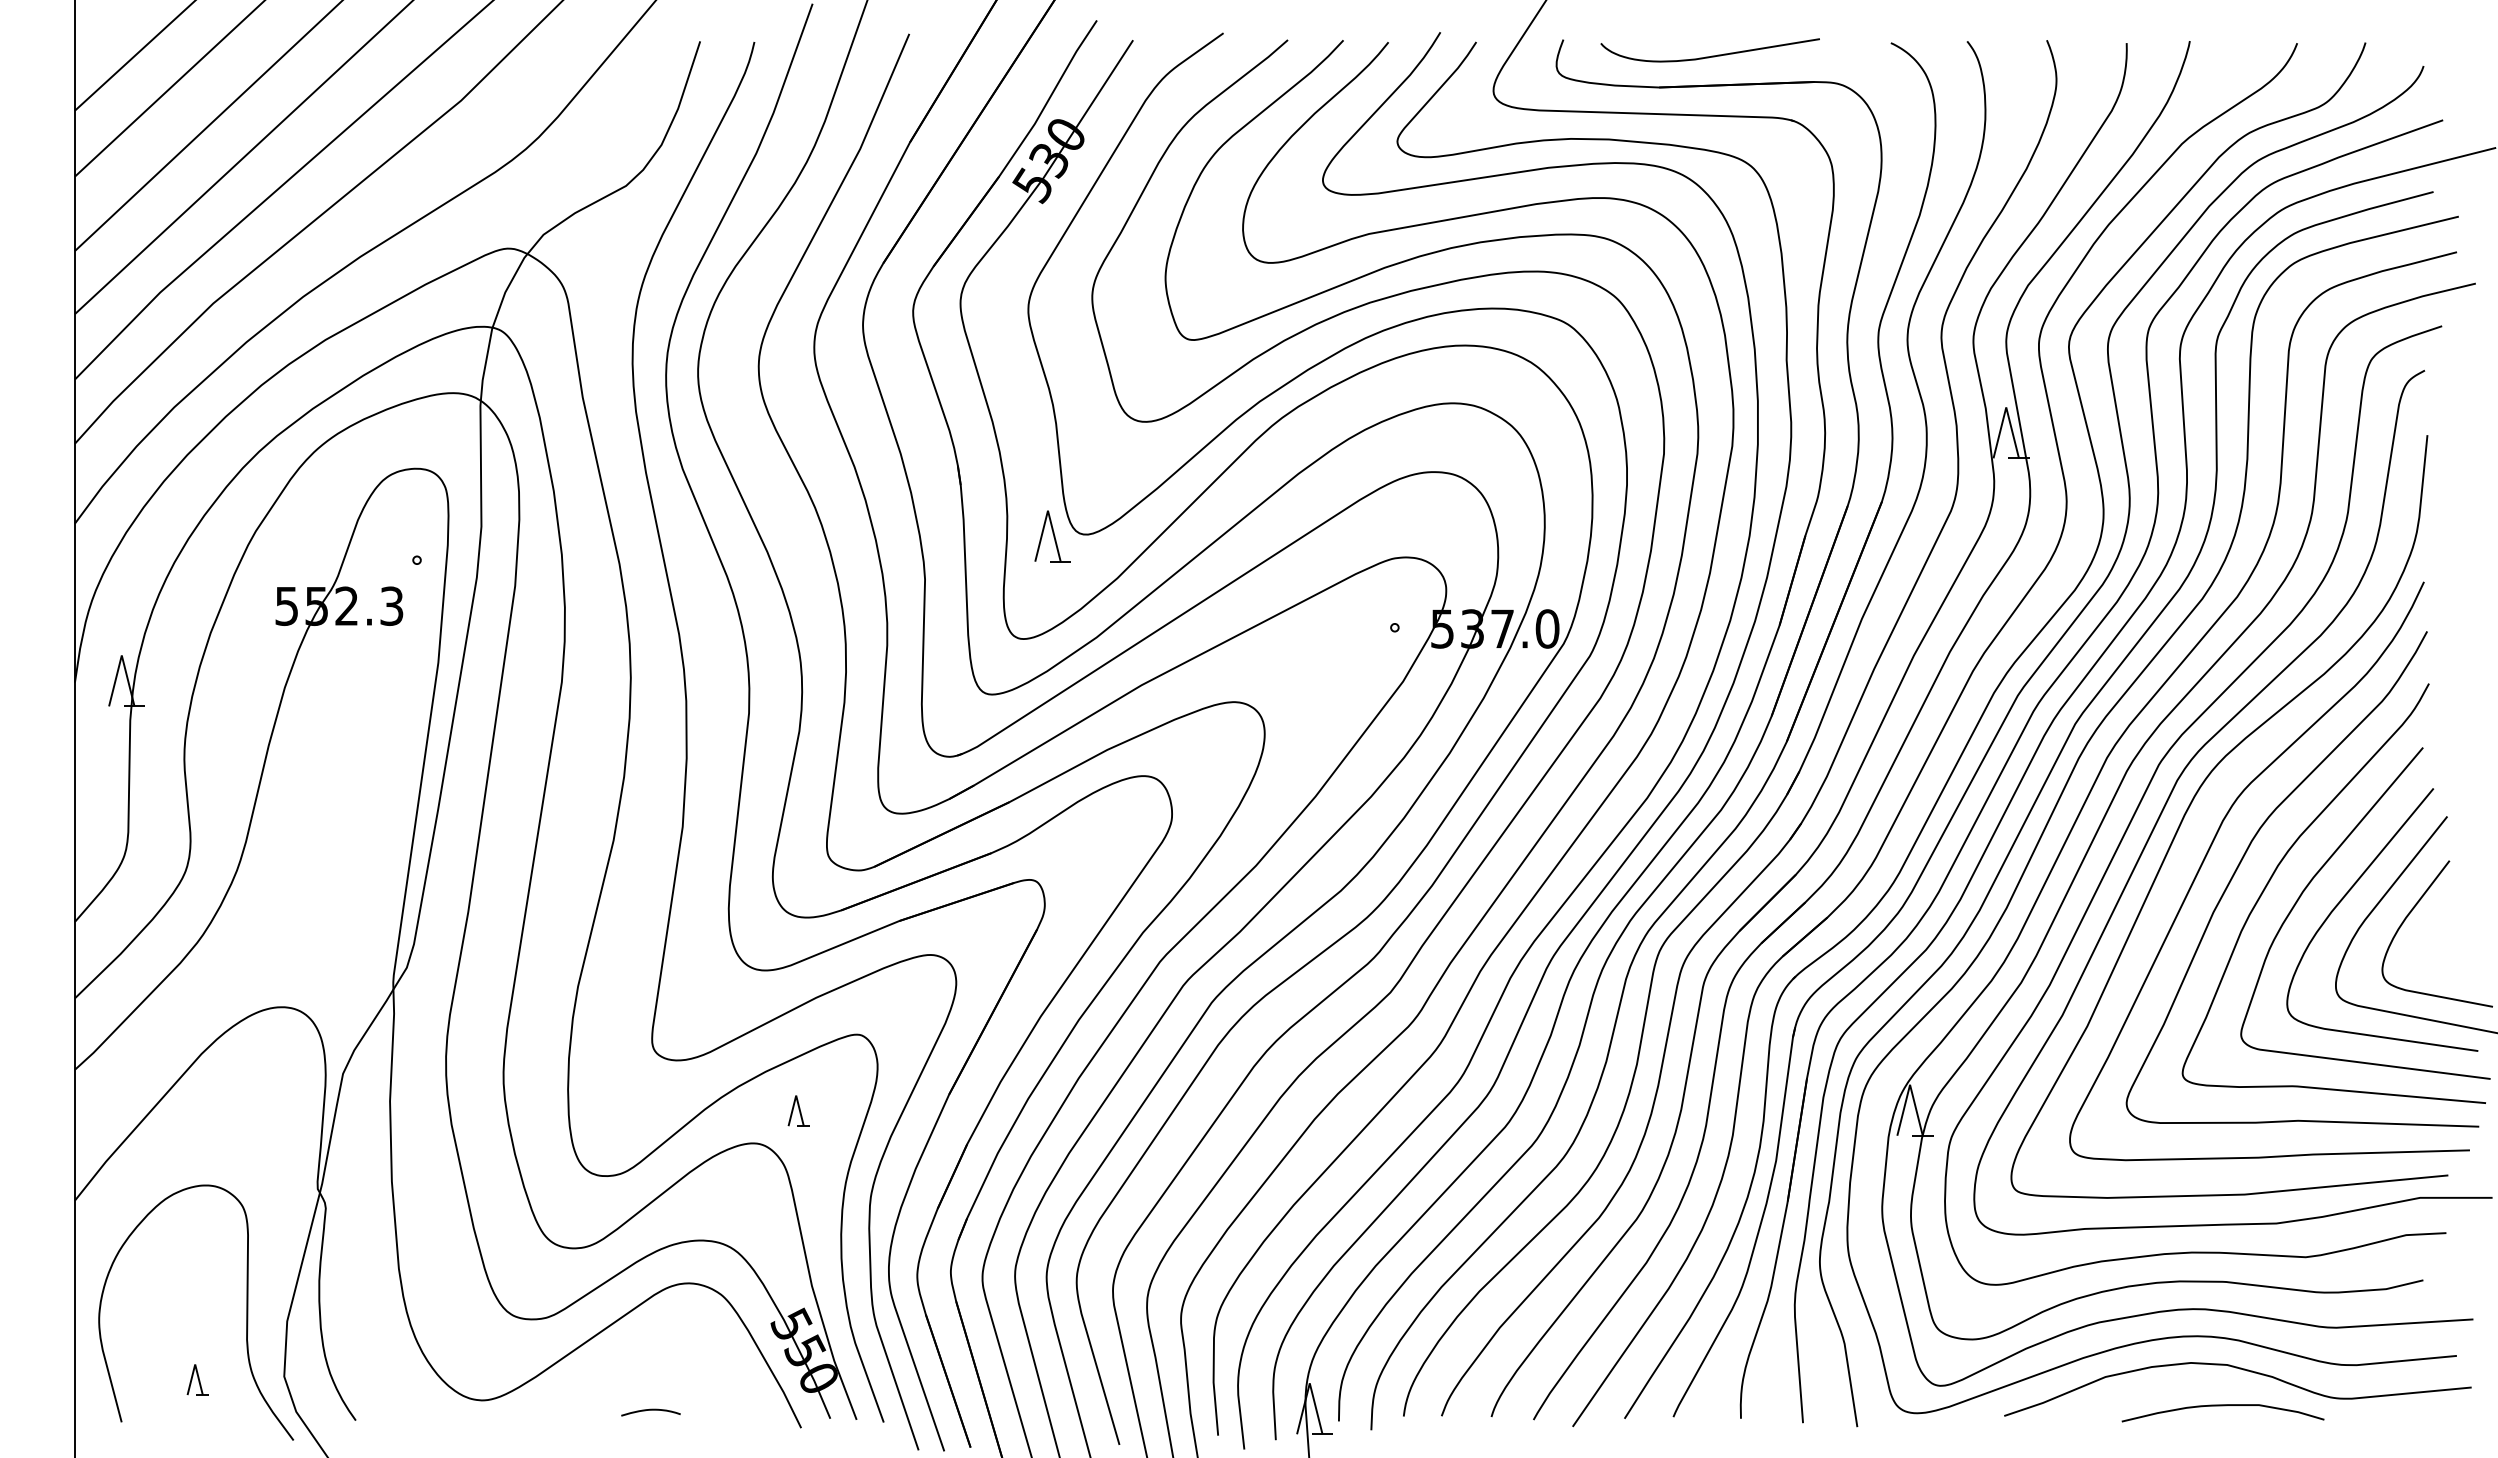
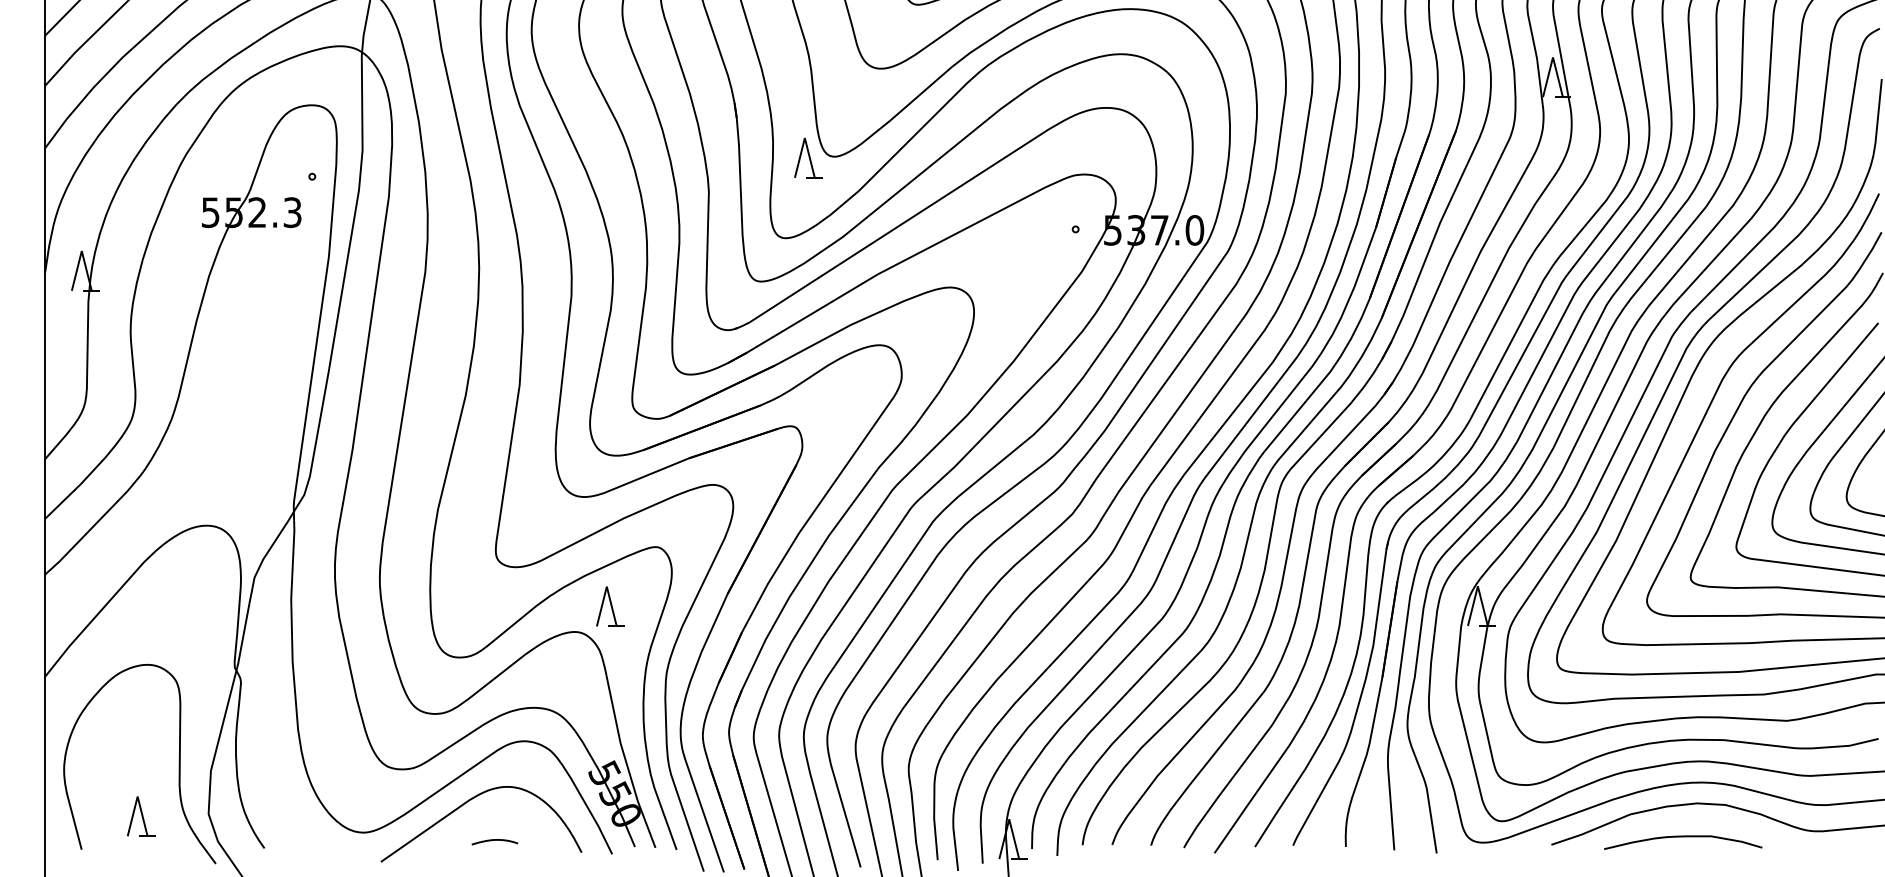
part: (798, 1110) -> (610, 606), size x1.67
curve: (612, 1364) -> (464, 804), added
part: (197, 1379) -> (140, 816), size x1.67
curve: (2222, 1406) -> (1682, 837), moved

